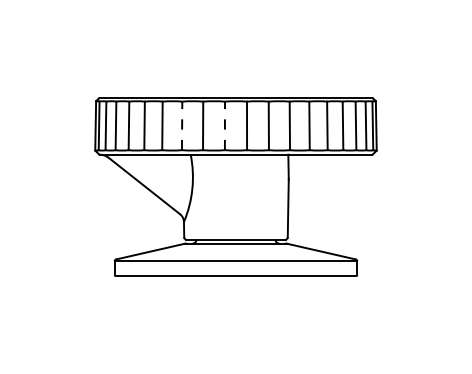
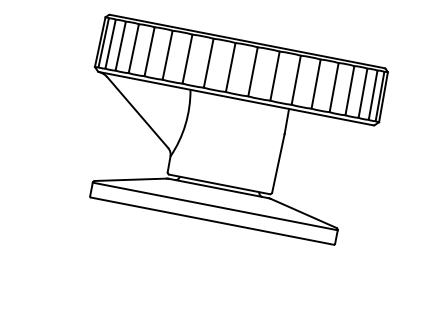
line: (182, 125) -> (187, 58), dashed -> solid
line: (224, 125) -> (230, 67), dashed -> solid

